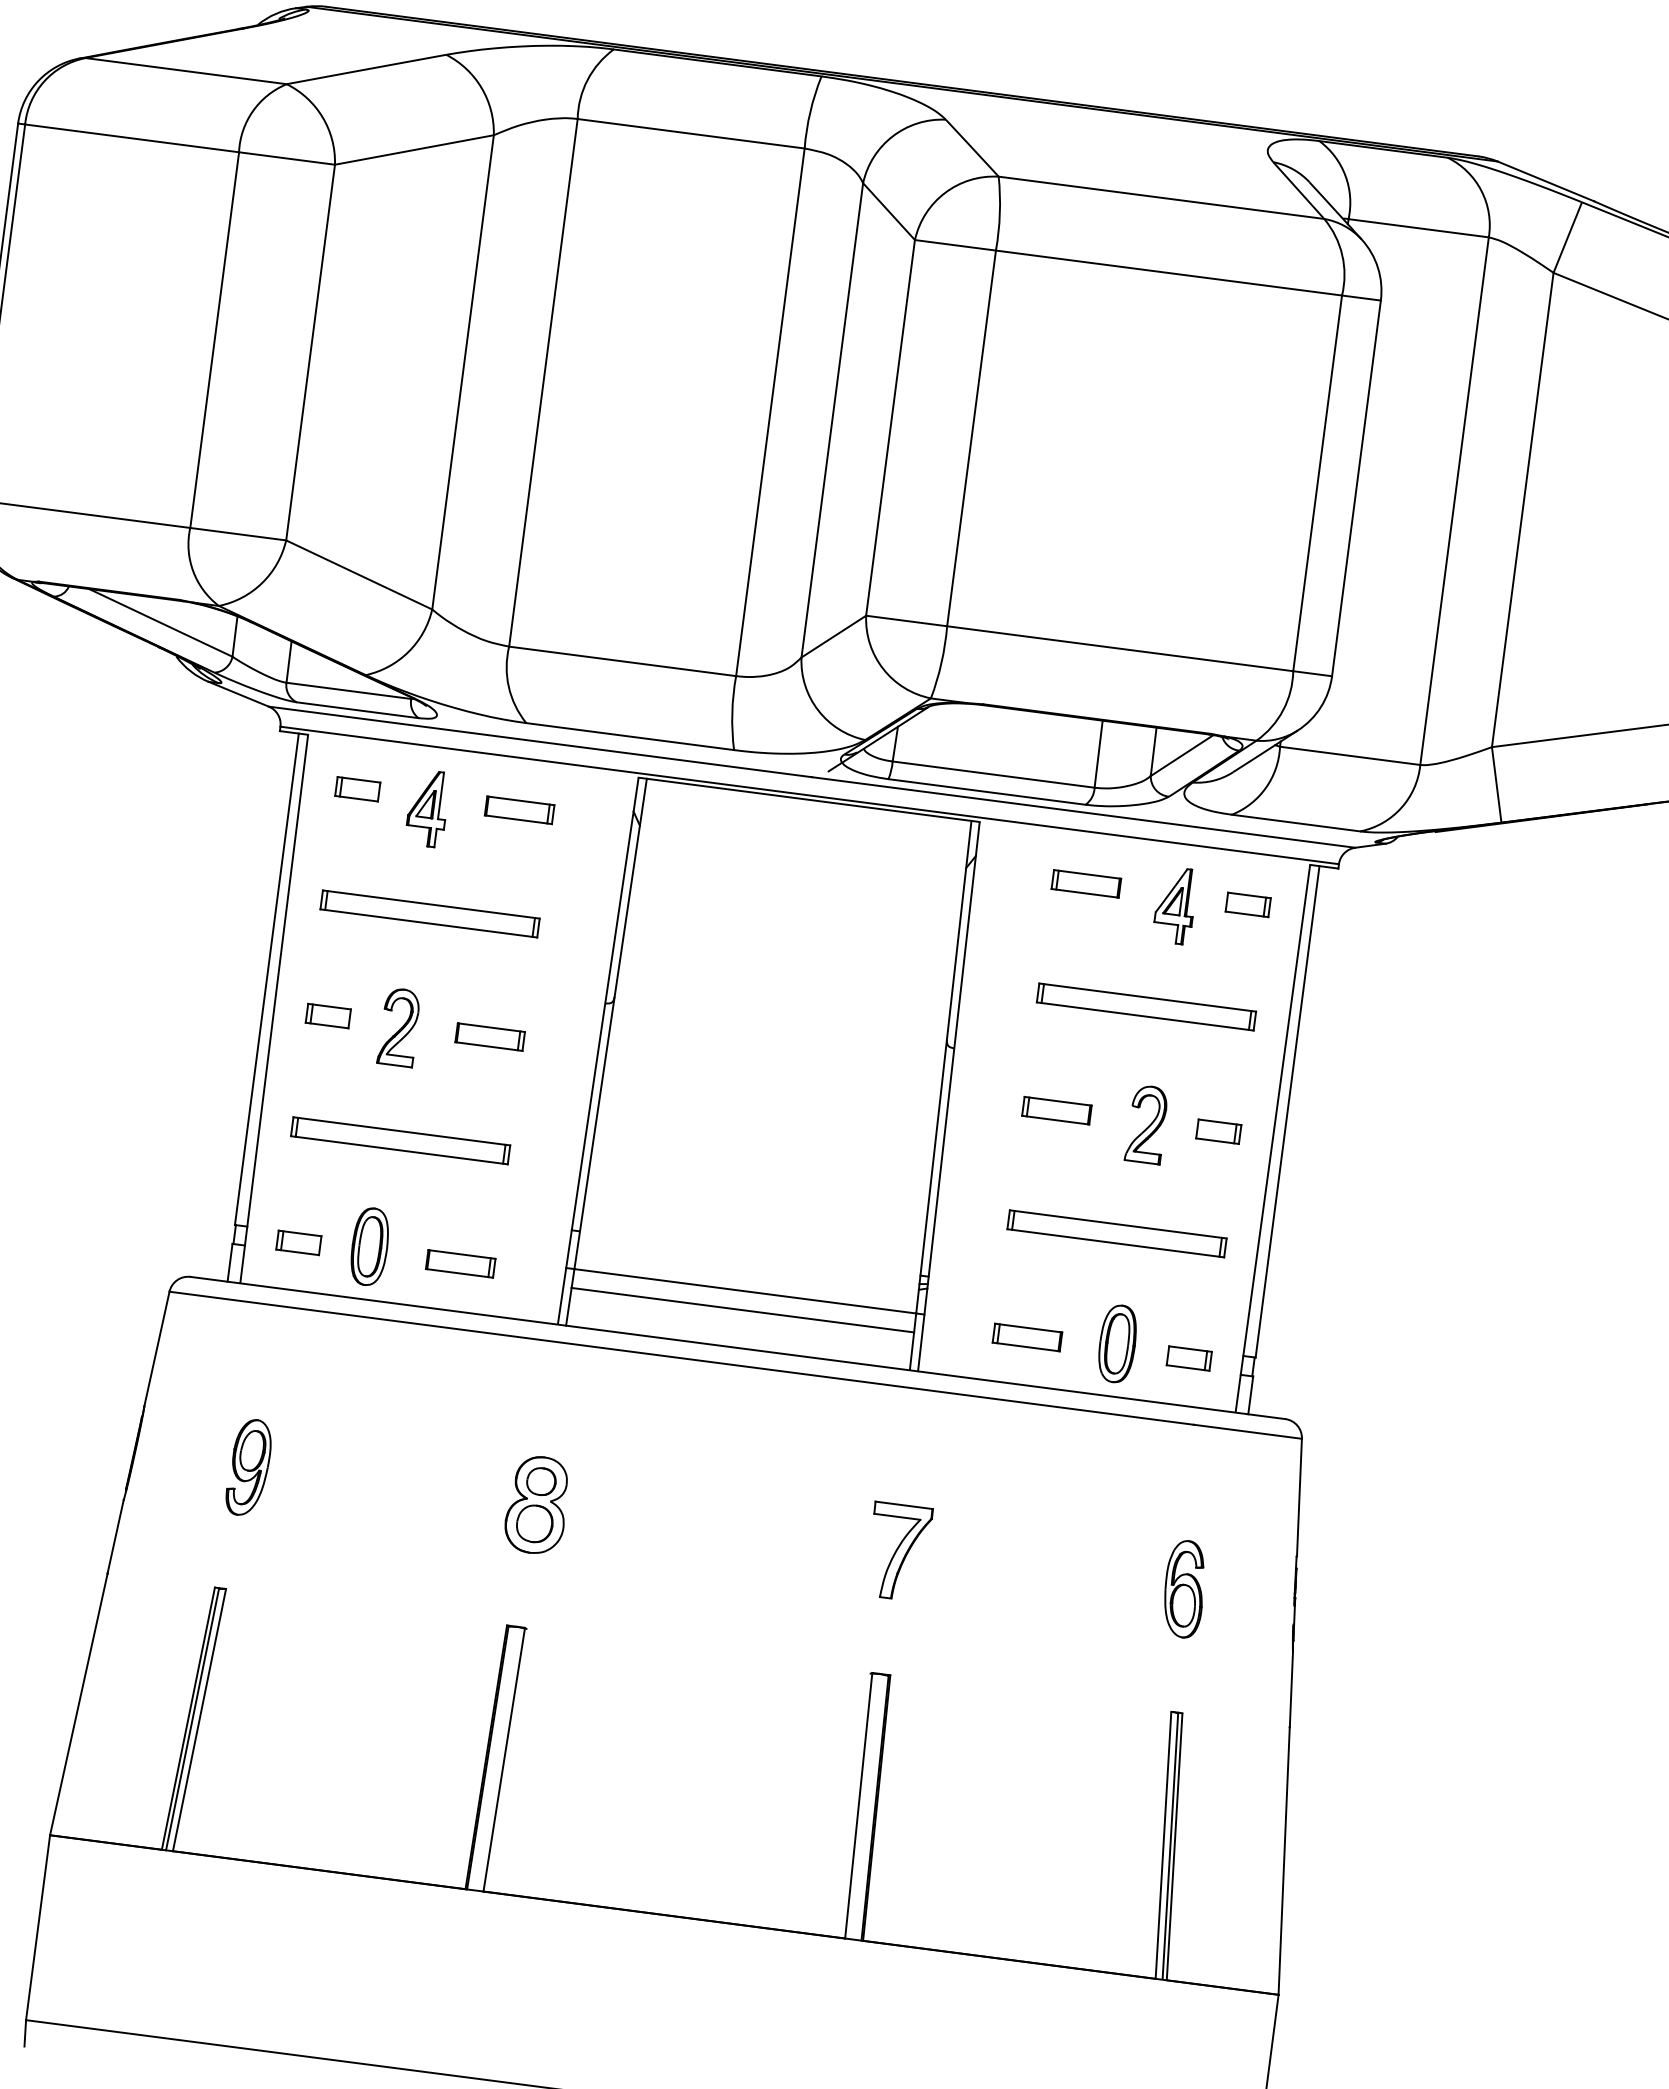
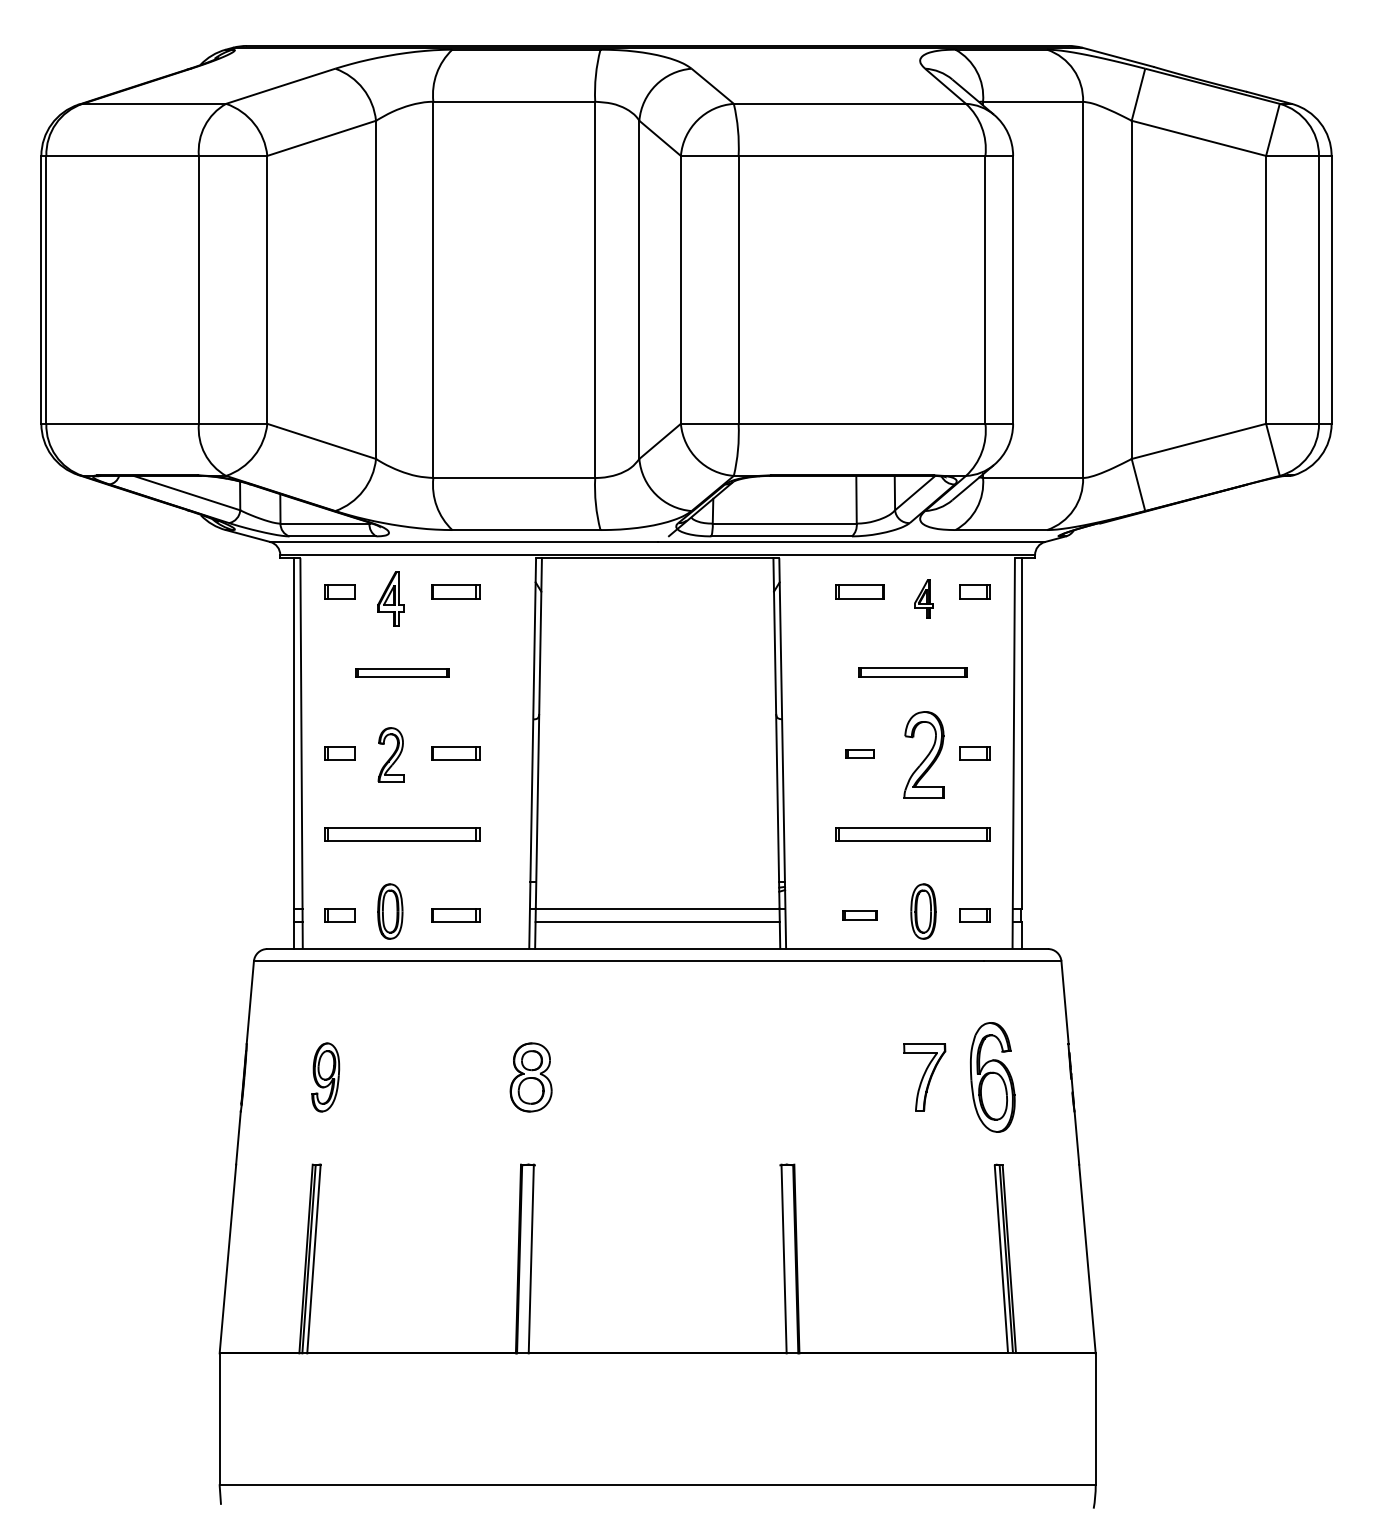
part: (1174, 904) -> (923, 598), size x0.7
part: (430, 913) -> (402, 672), size x0.6
part: (1145, 1006) -> (912, 672), size x0.7
part: (1056, 1110) -> (859, 753), size x0.6
part: (1146, 1123) -> (923, 754), size x1.6
part: (1027, 1337) -> (859, 915), size x0.7
part: (898, 1551) -> (924, 1077), moved
part: (1184, 1589) -> (992, 1077), size x1.6

